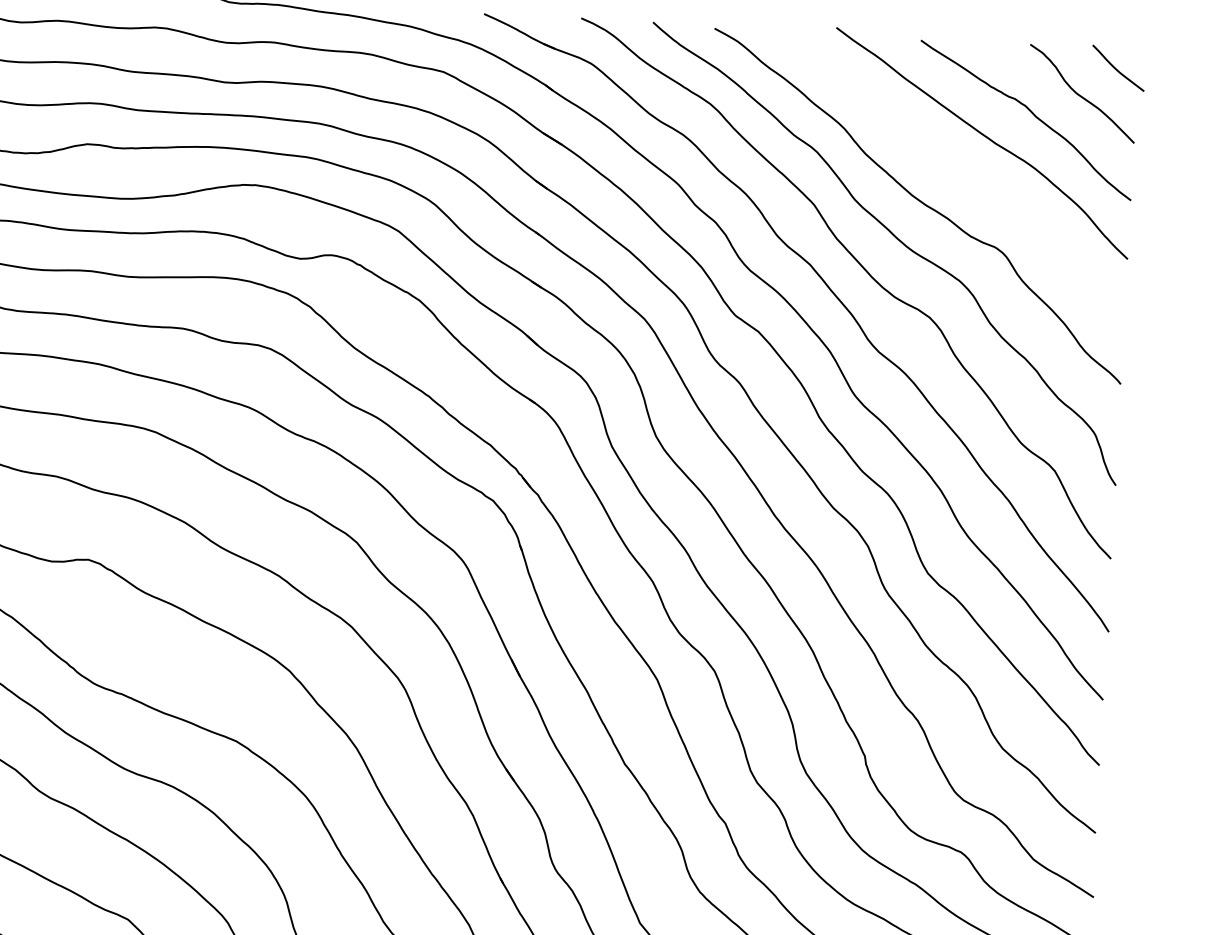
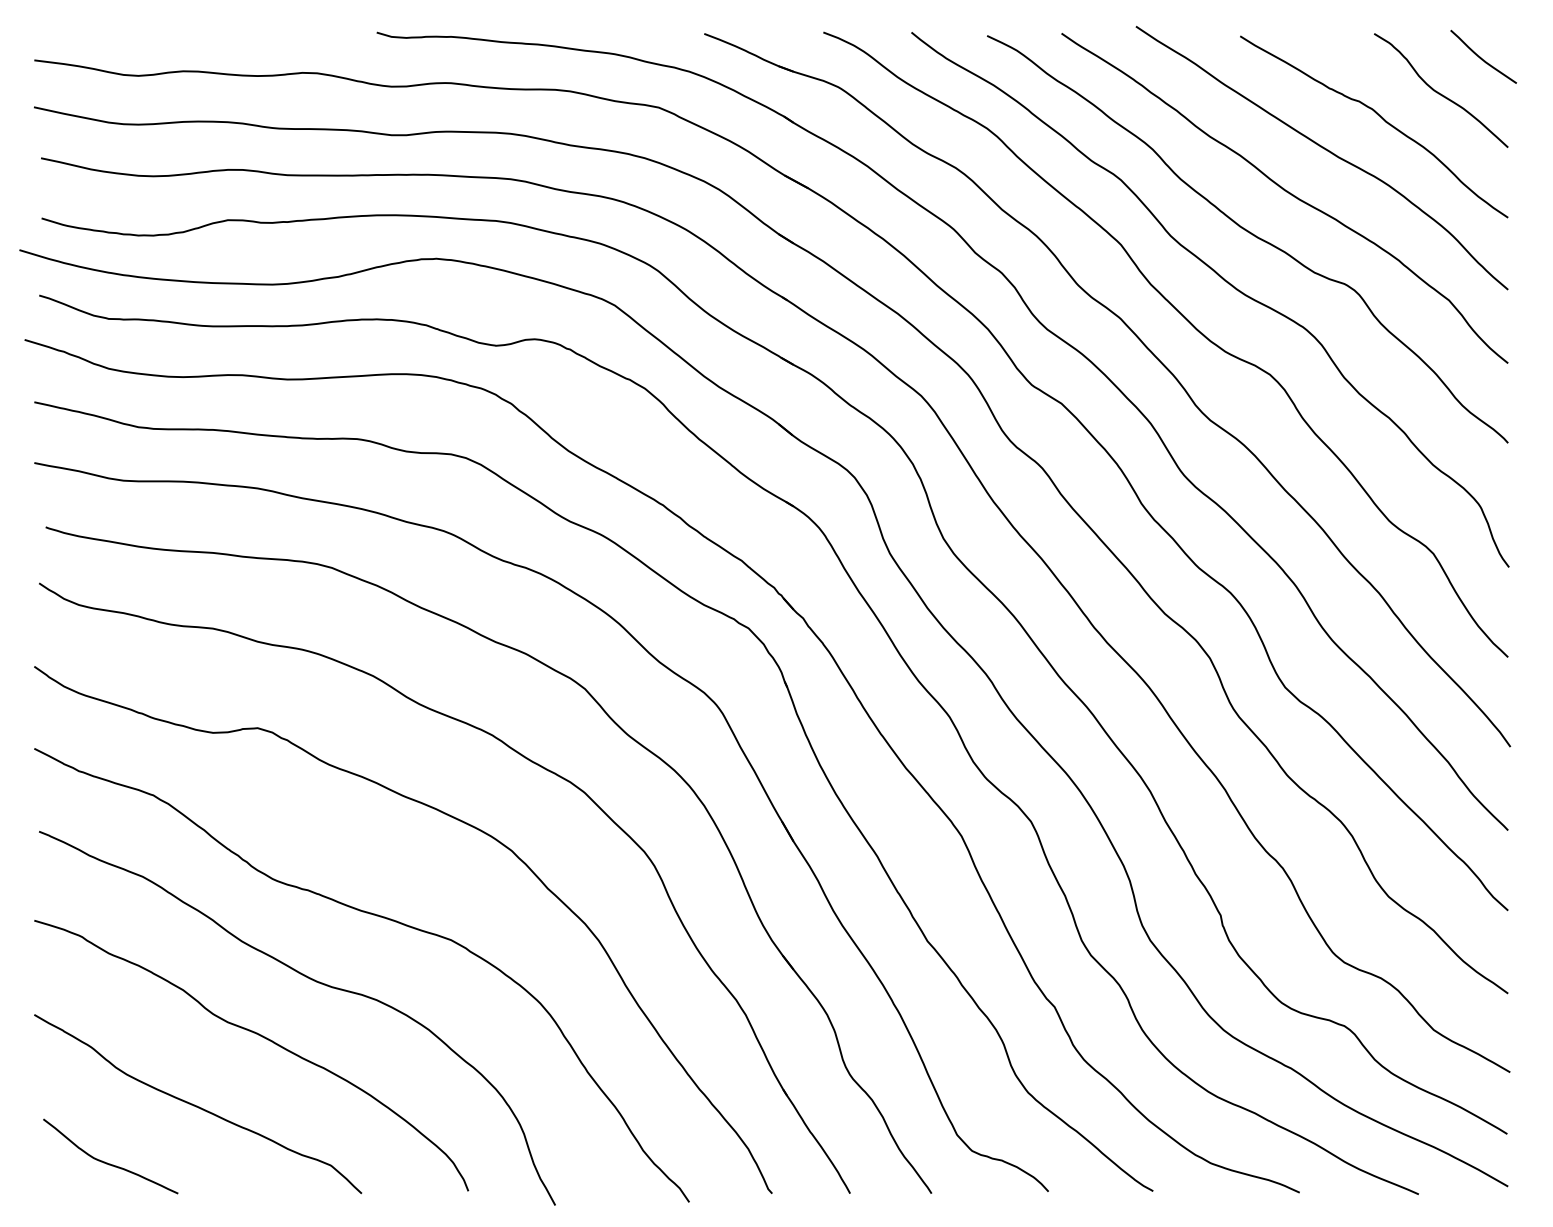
curve: (951, 169) -> (1286, 192), added

